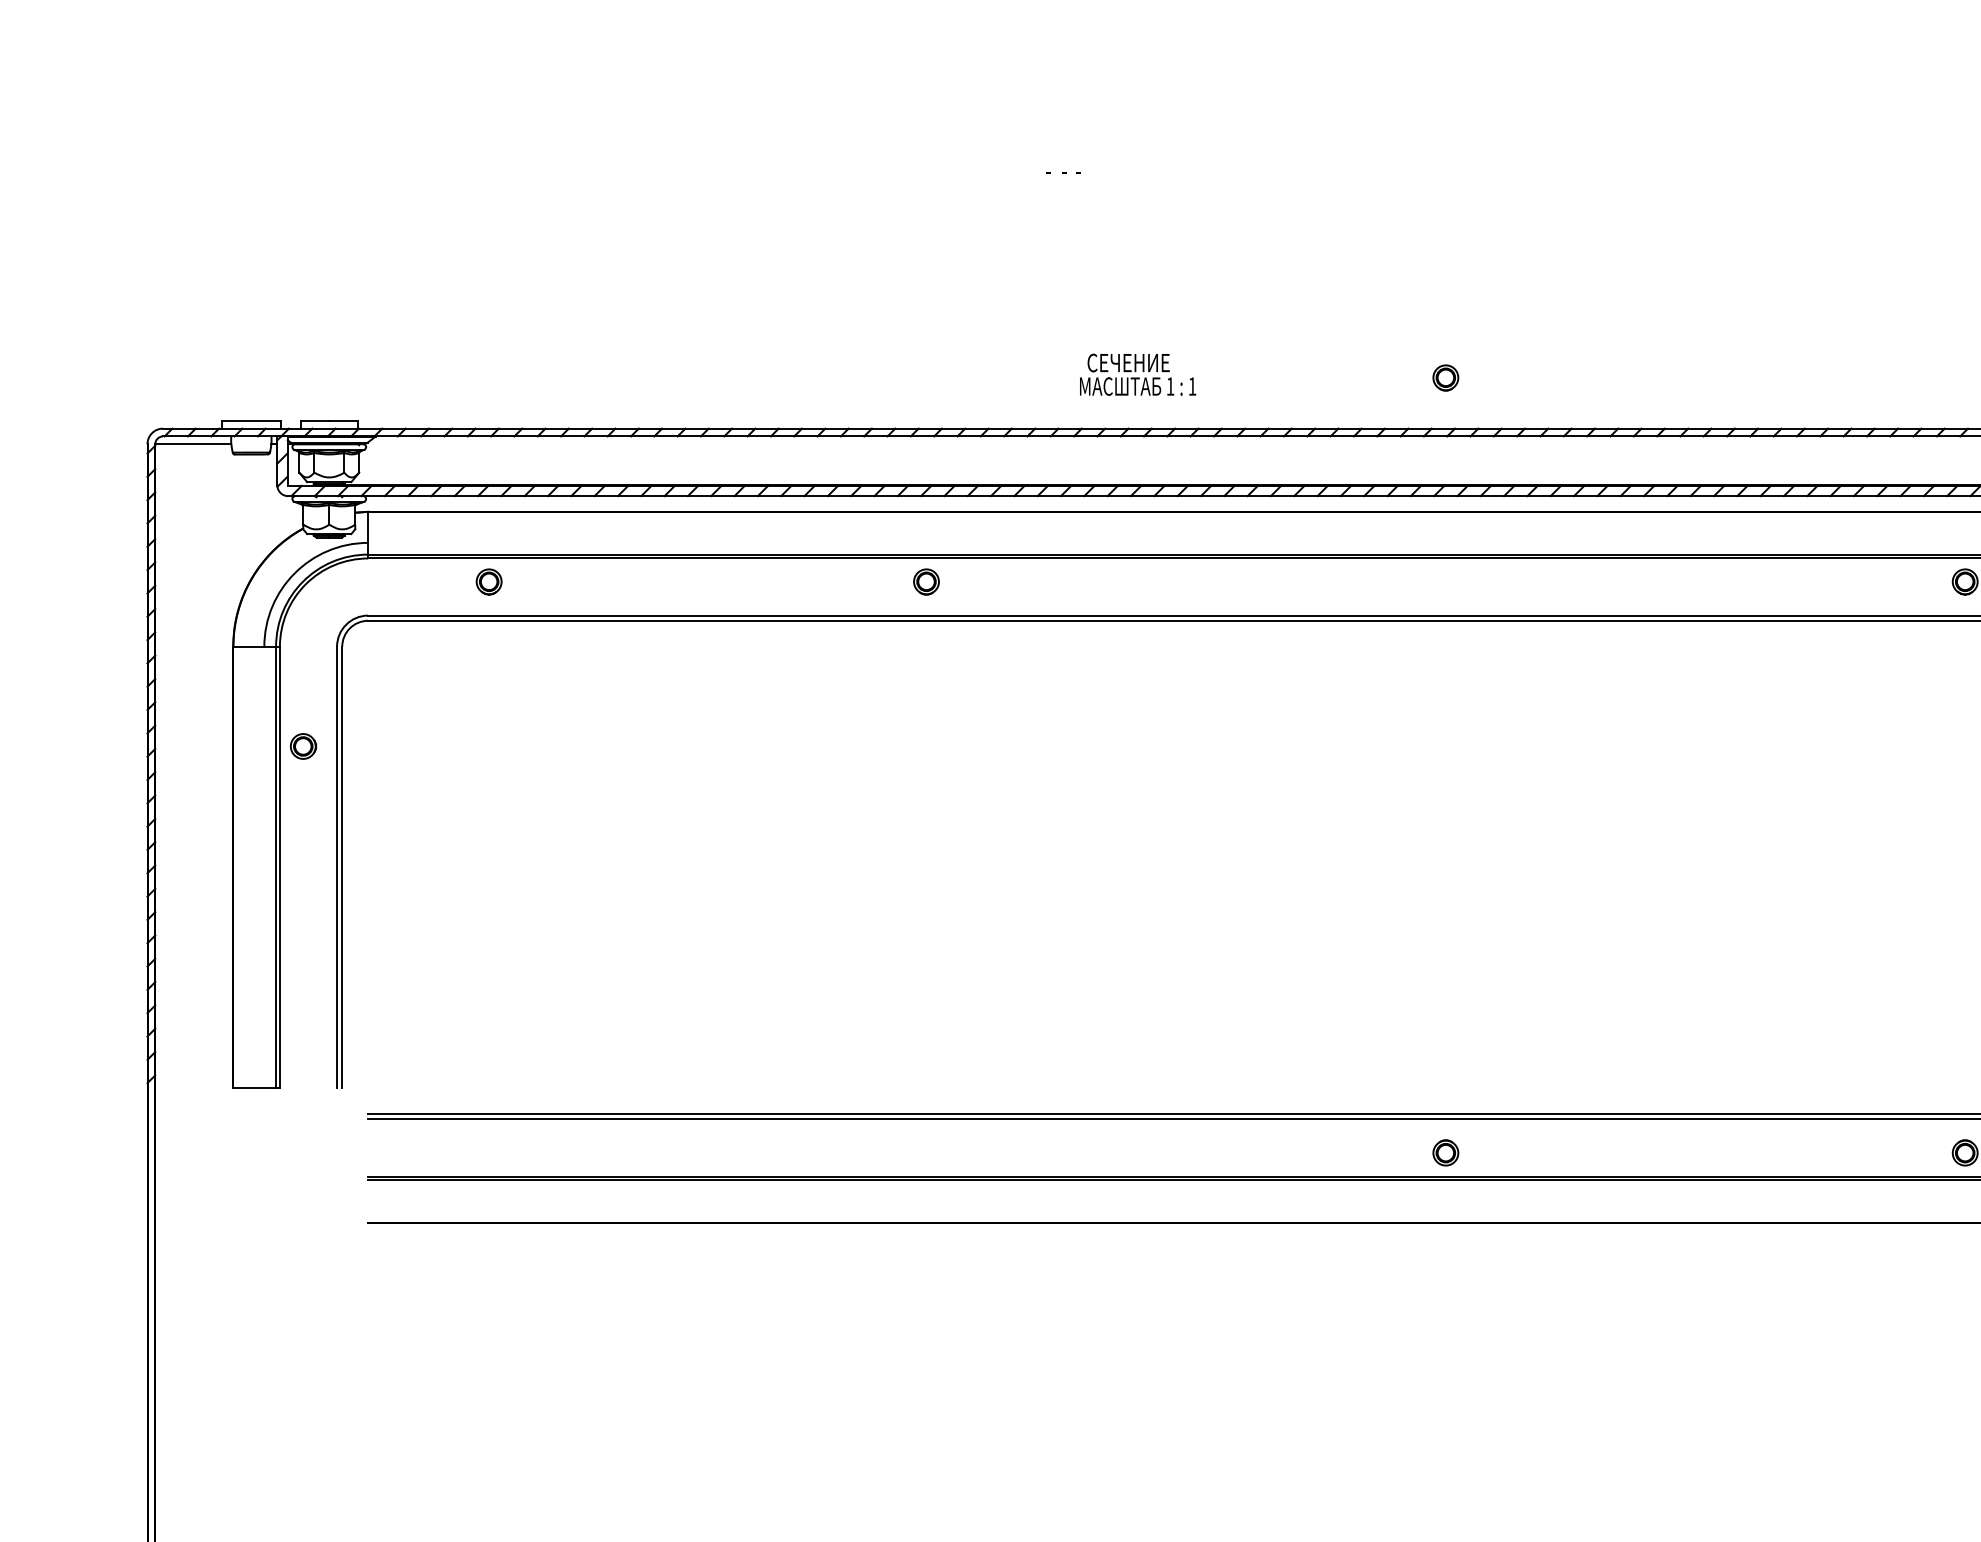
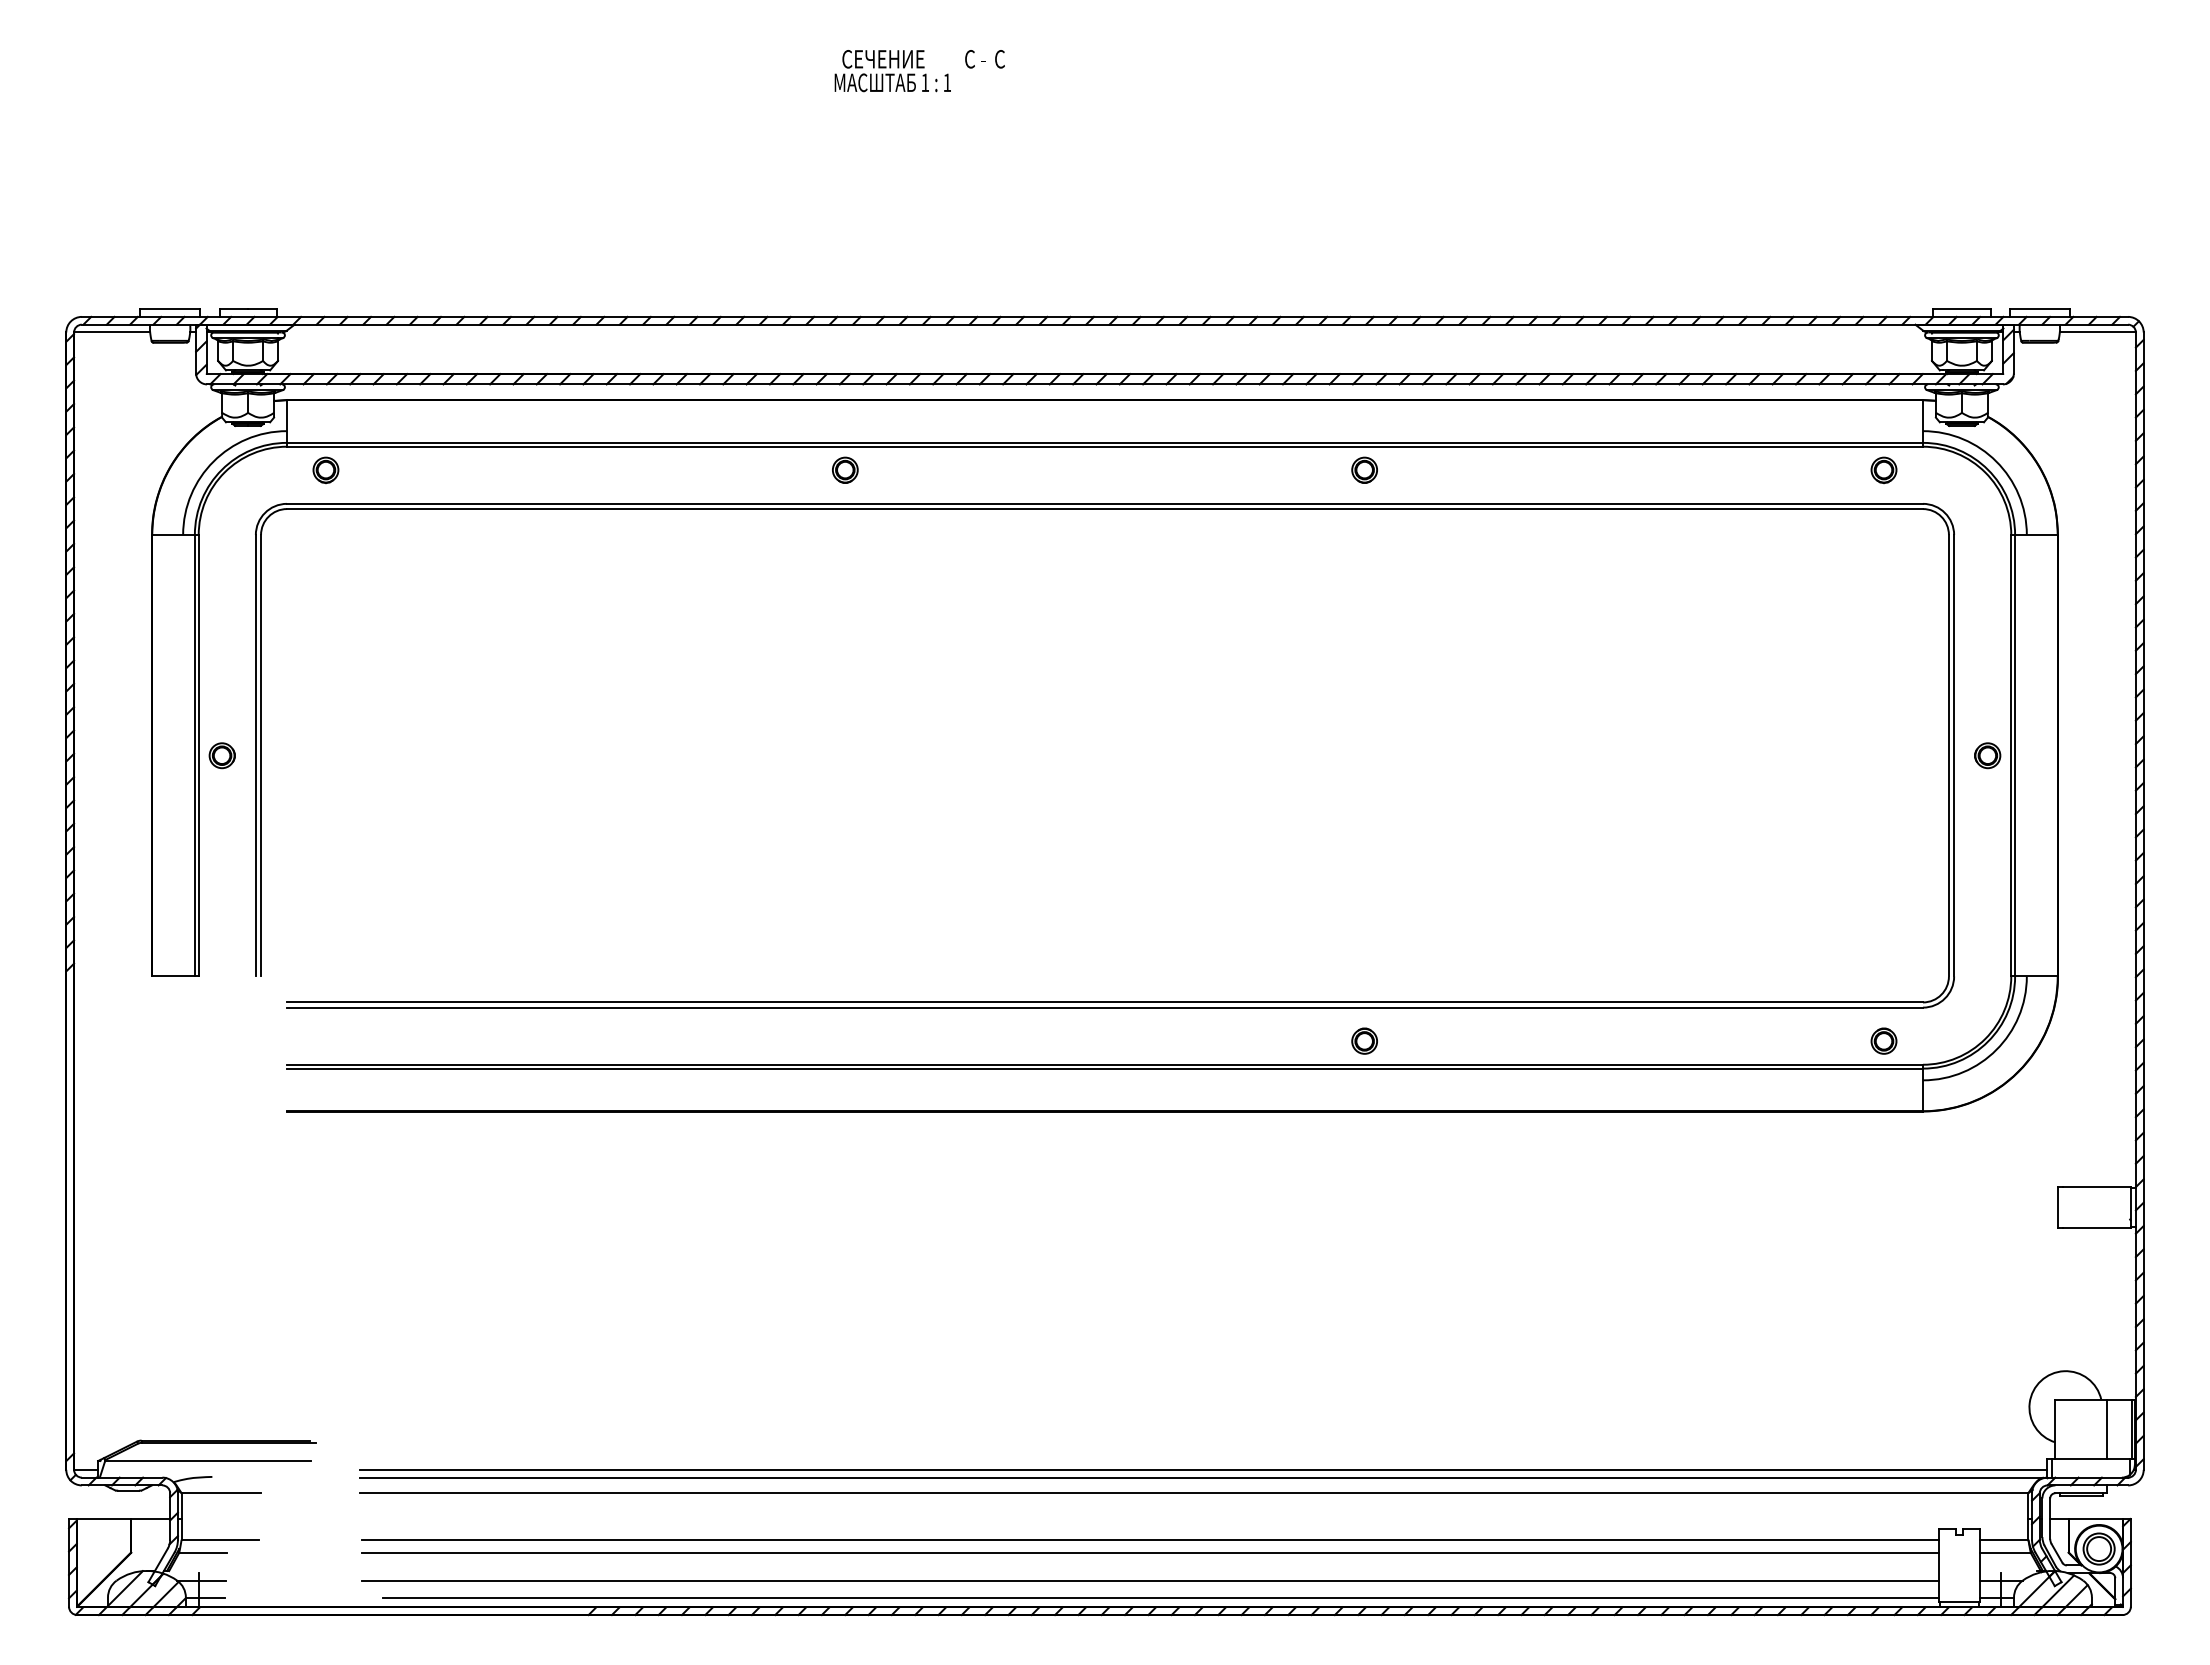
text: (1050, 171) -> (969, 59), - -> С
text: (1080, 171) -> (999, 59), - -> С
text: (1137, 375) -> (892, 71), moved
part: (1445, 377) -> (1364, 469), moved
part: (488, 582) -> (325, 470), moved
part: (302, 746) -> (221, 755), moved

